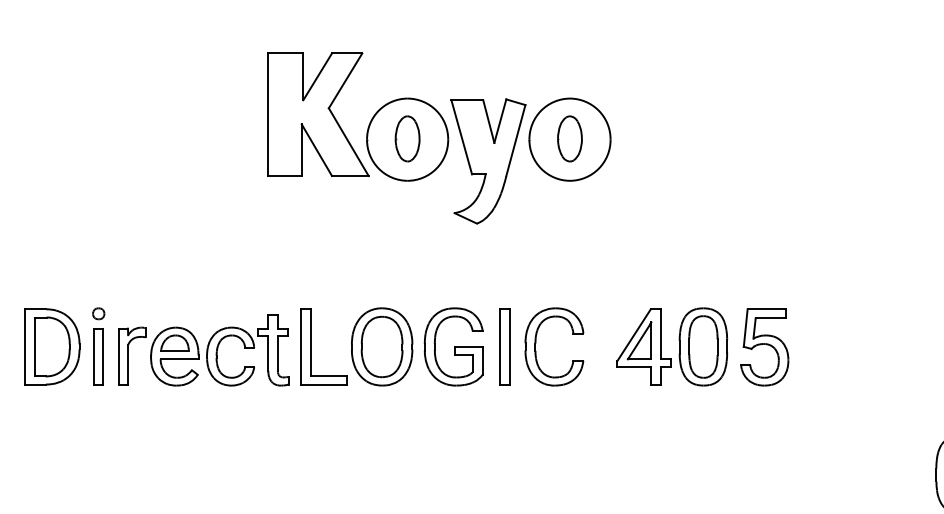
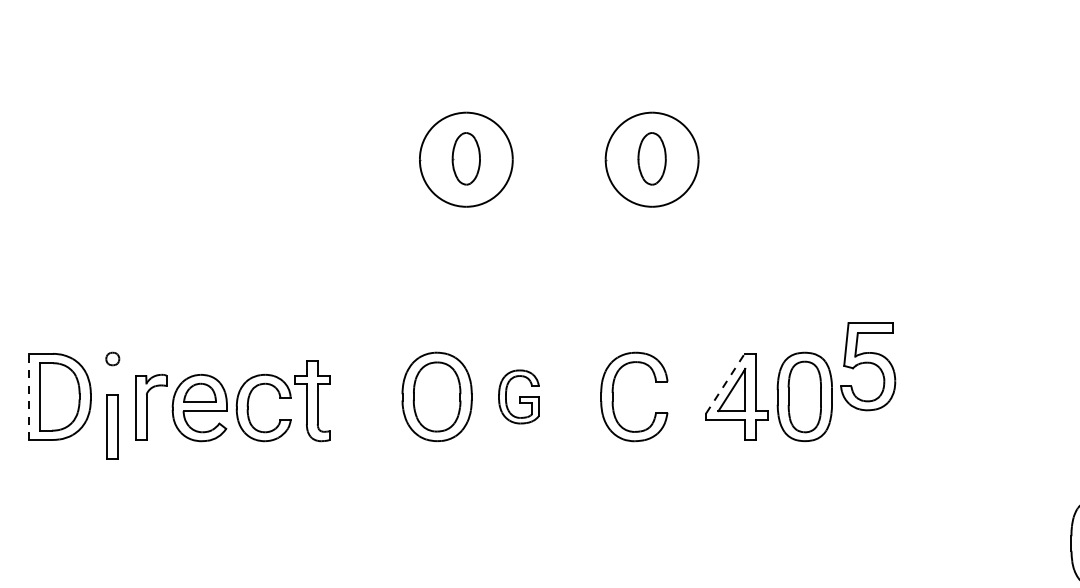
part: (318, 114) -> (364, 130), removed
part: (488, 161) -> (558, 184), removed
line: (634, 335) -> (725, 383), solid -> dashed
line: (25, 346) -> (28, 396), solid -> dashed
part: (311, 346) -> (356, 396), removed
part: (453, 346) -> (518, 396), size x0.6
part: (504, 346) -> (577, 396), removed
part: (764, 347) -> (867, 366), moved
part: (98, 356) -> (112, 427), moved

